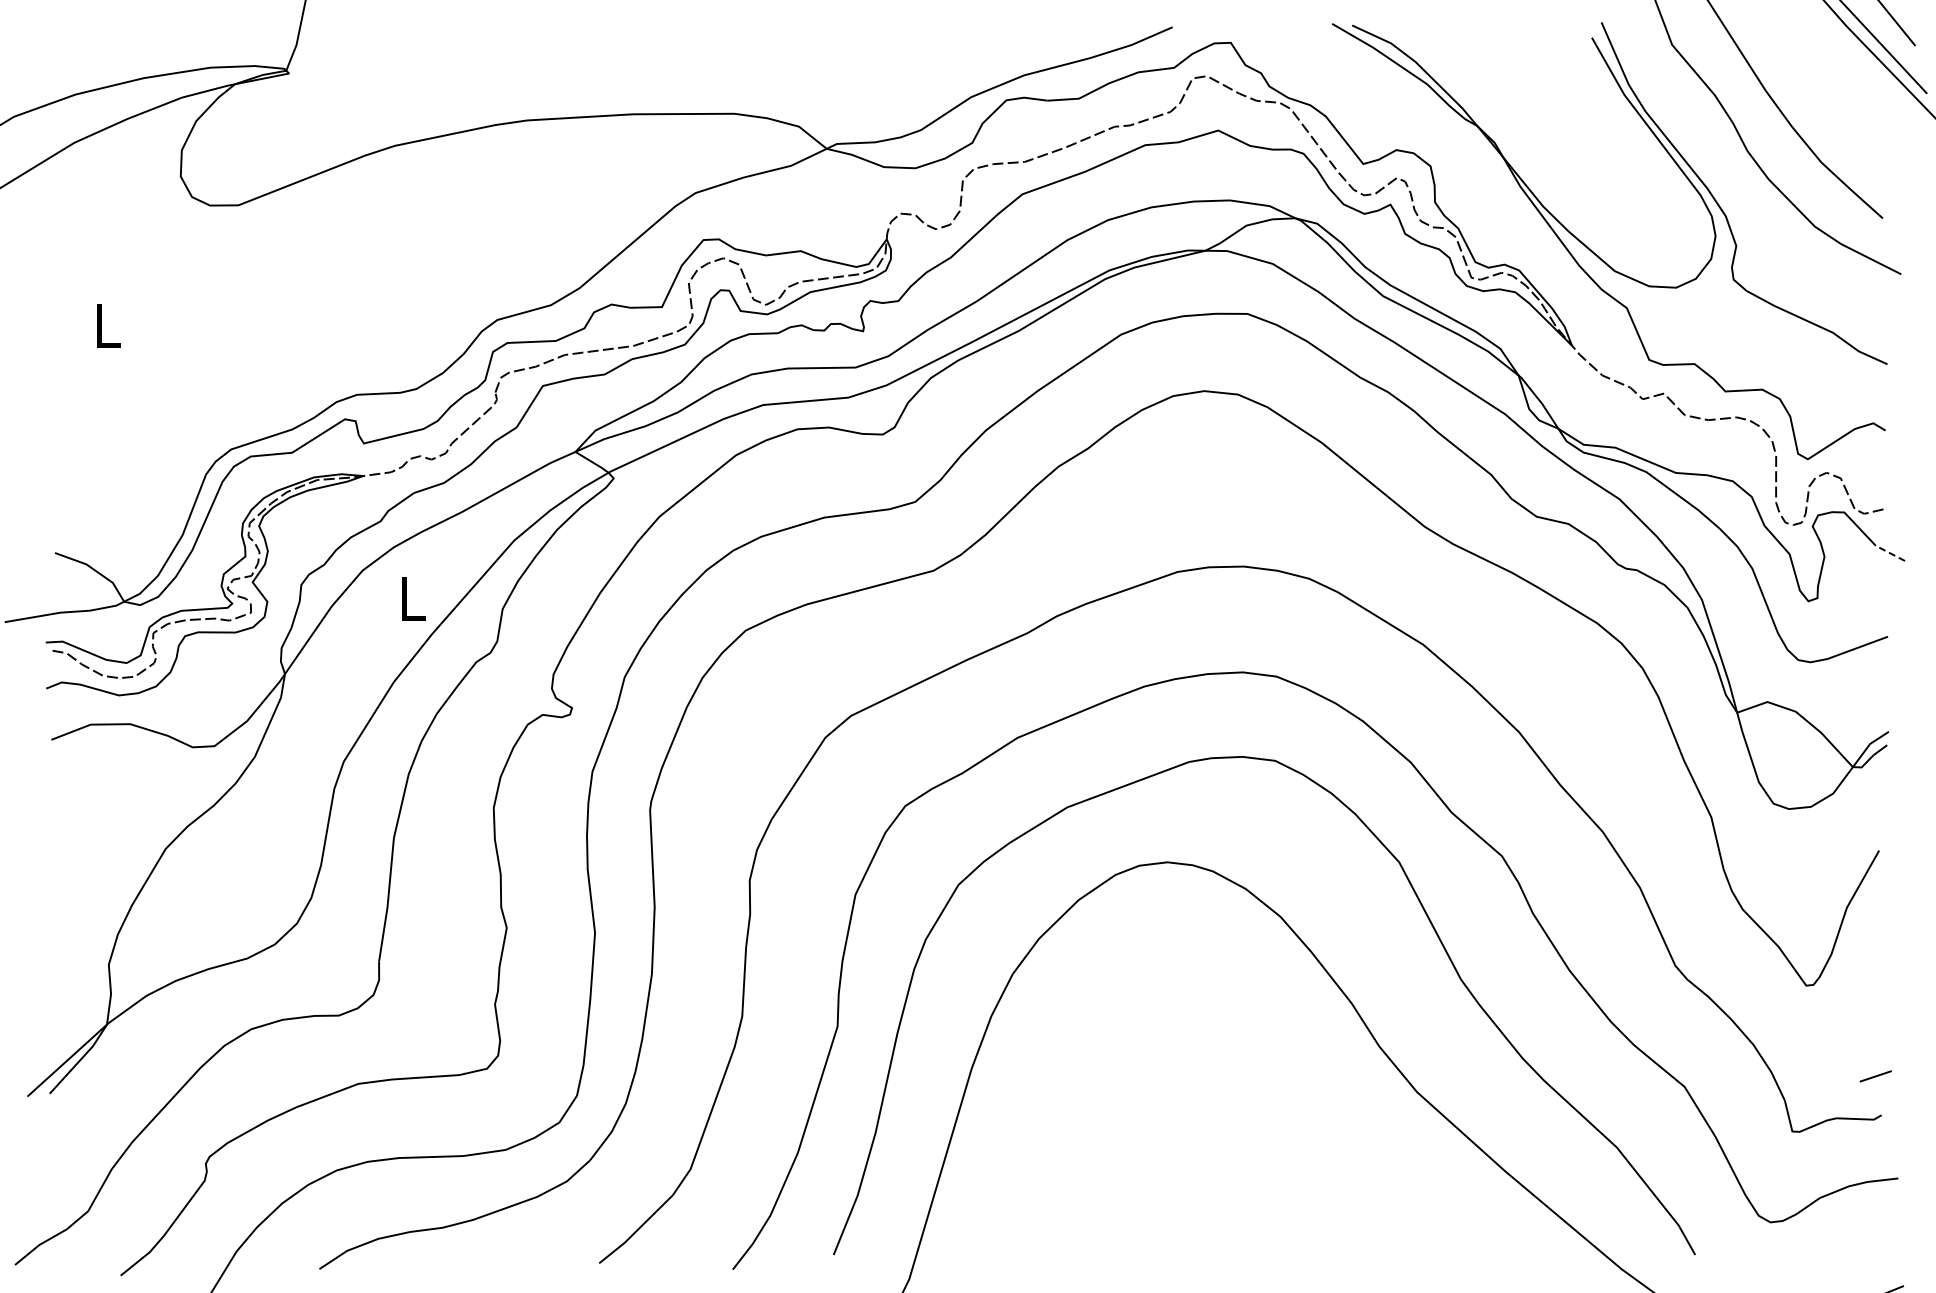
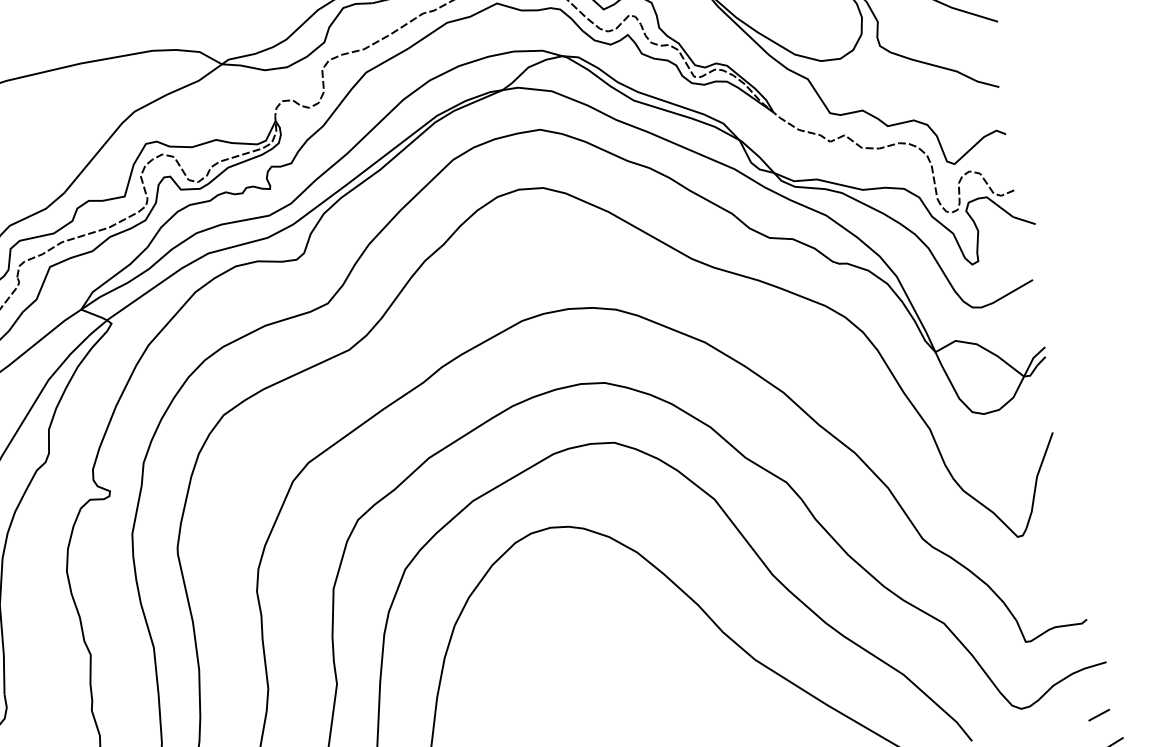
line: (1889, 553) -> (1023, 220), dashed -> solid
line: (1875, 1076) -> (1099, 715), moved

